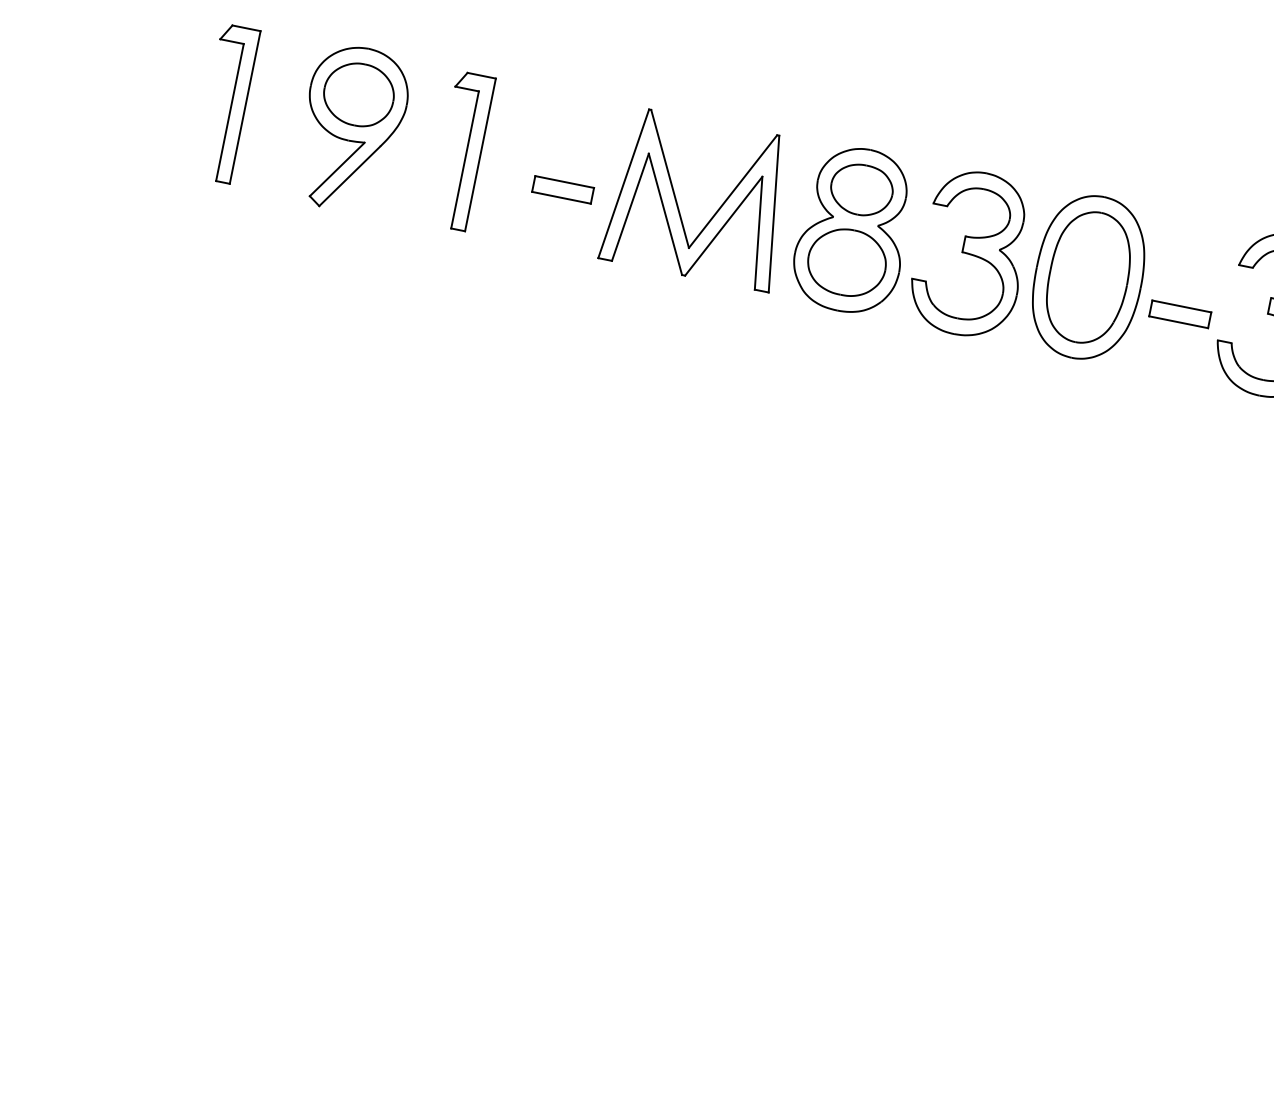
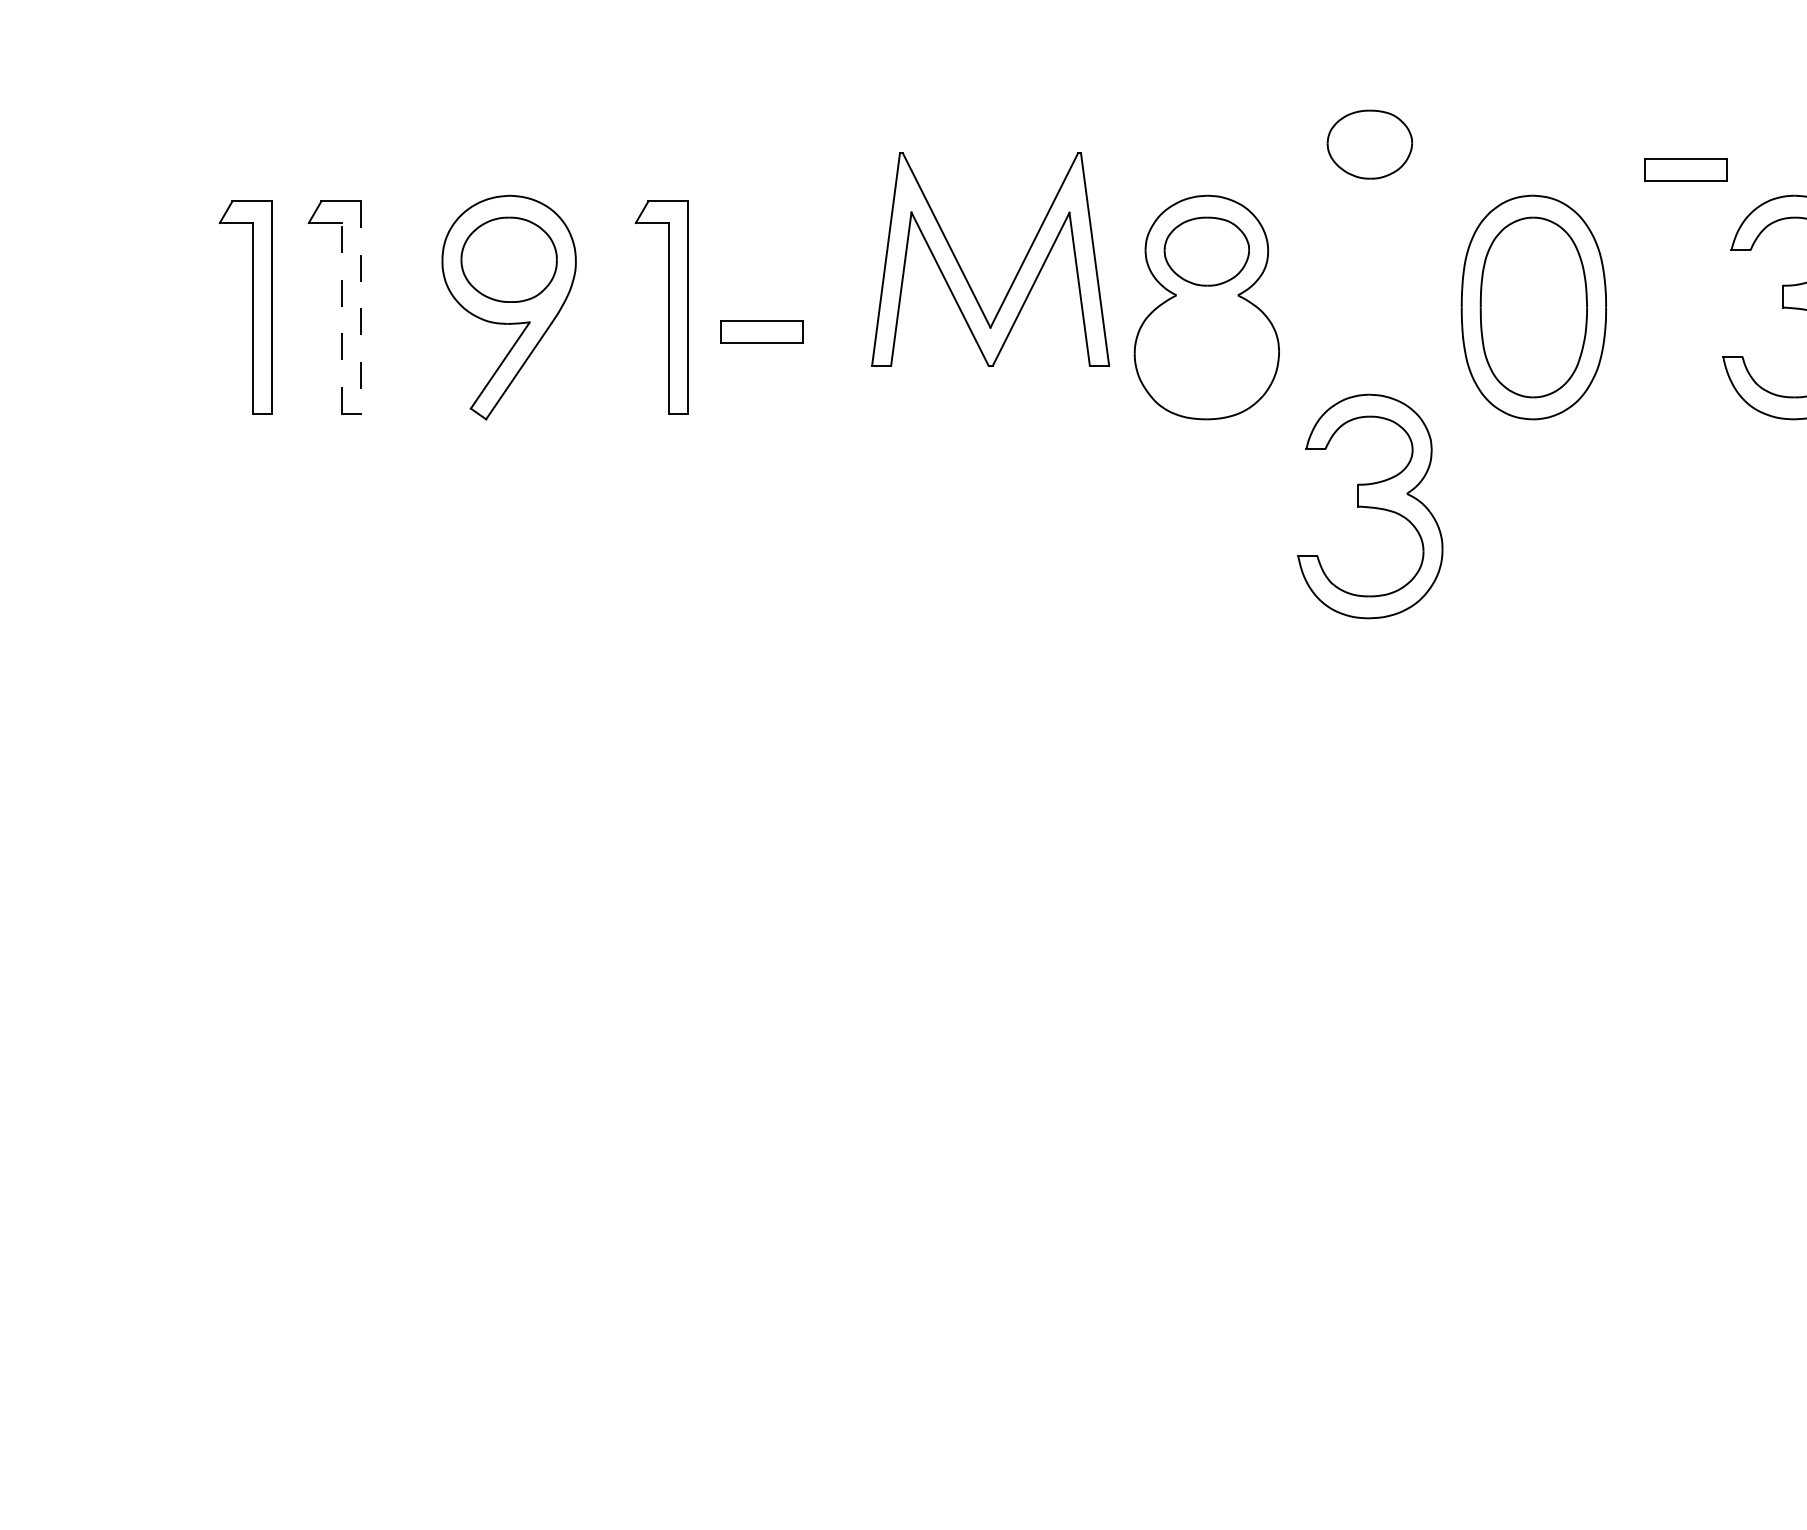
part: (167, 91) -> (252, 307), added
line: (245, 108) -> (360, 308), solid -> dashed
line: (230, 111) -> (341, 317), solid -> dashed
part: (994, 136) -> (1369, 144), added
part: (563, 189) -> (761, 331), moved
part: (678, 205) -> (964, 273), moved
part: (971, 253) -> (1370, 506), moved
part: (846, 262) -> (1206, 352), removed
part: (1179, 313) -> (1685, 169), moved

